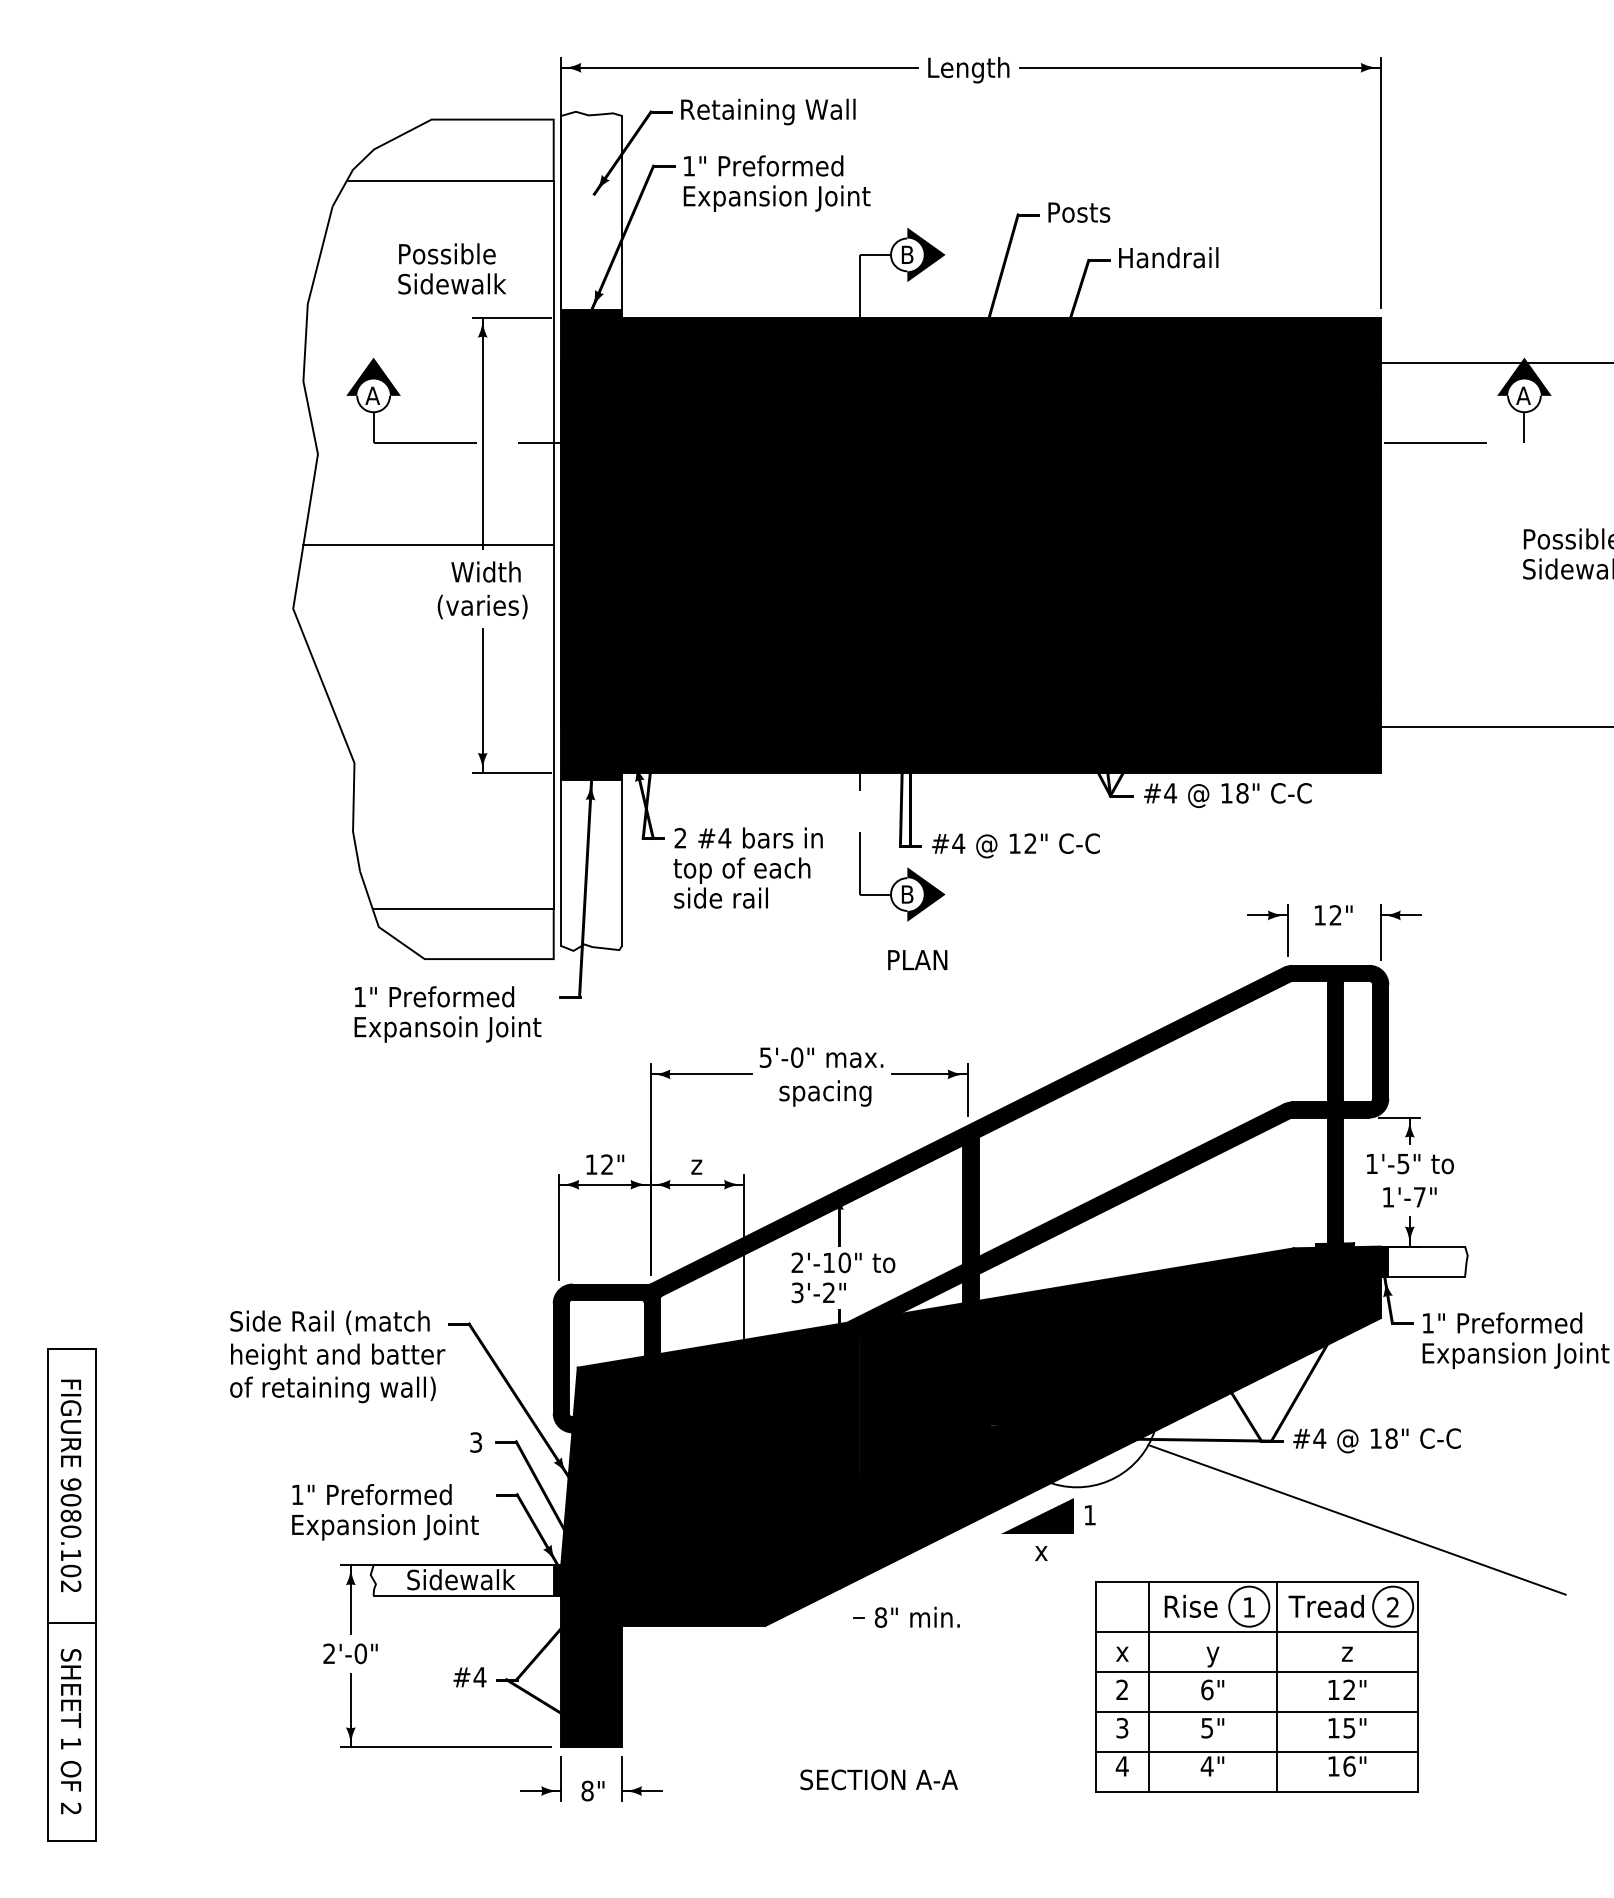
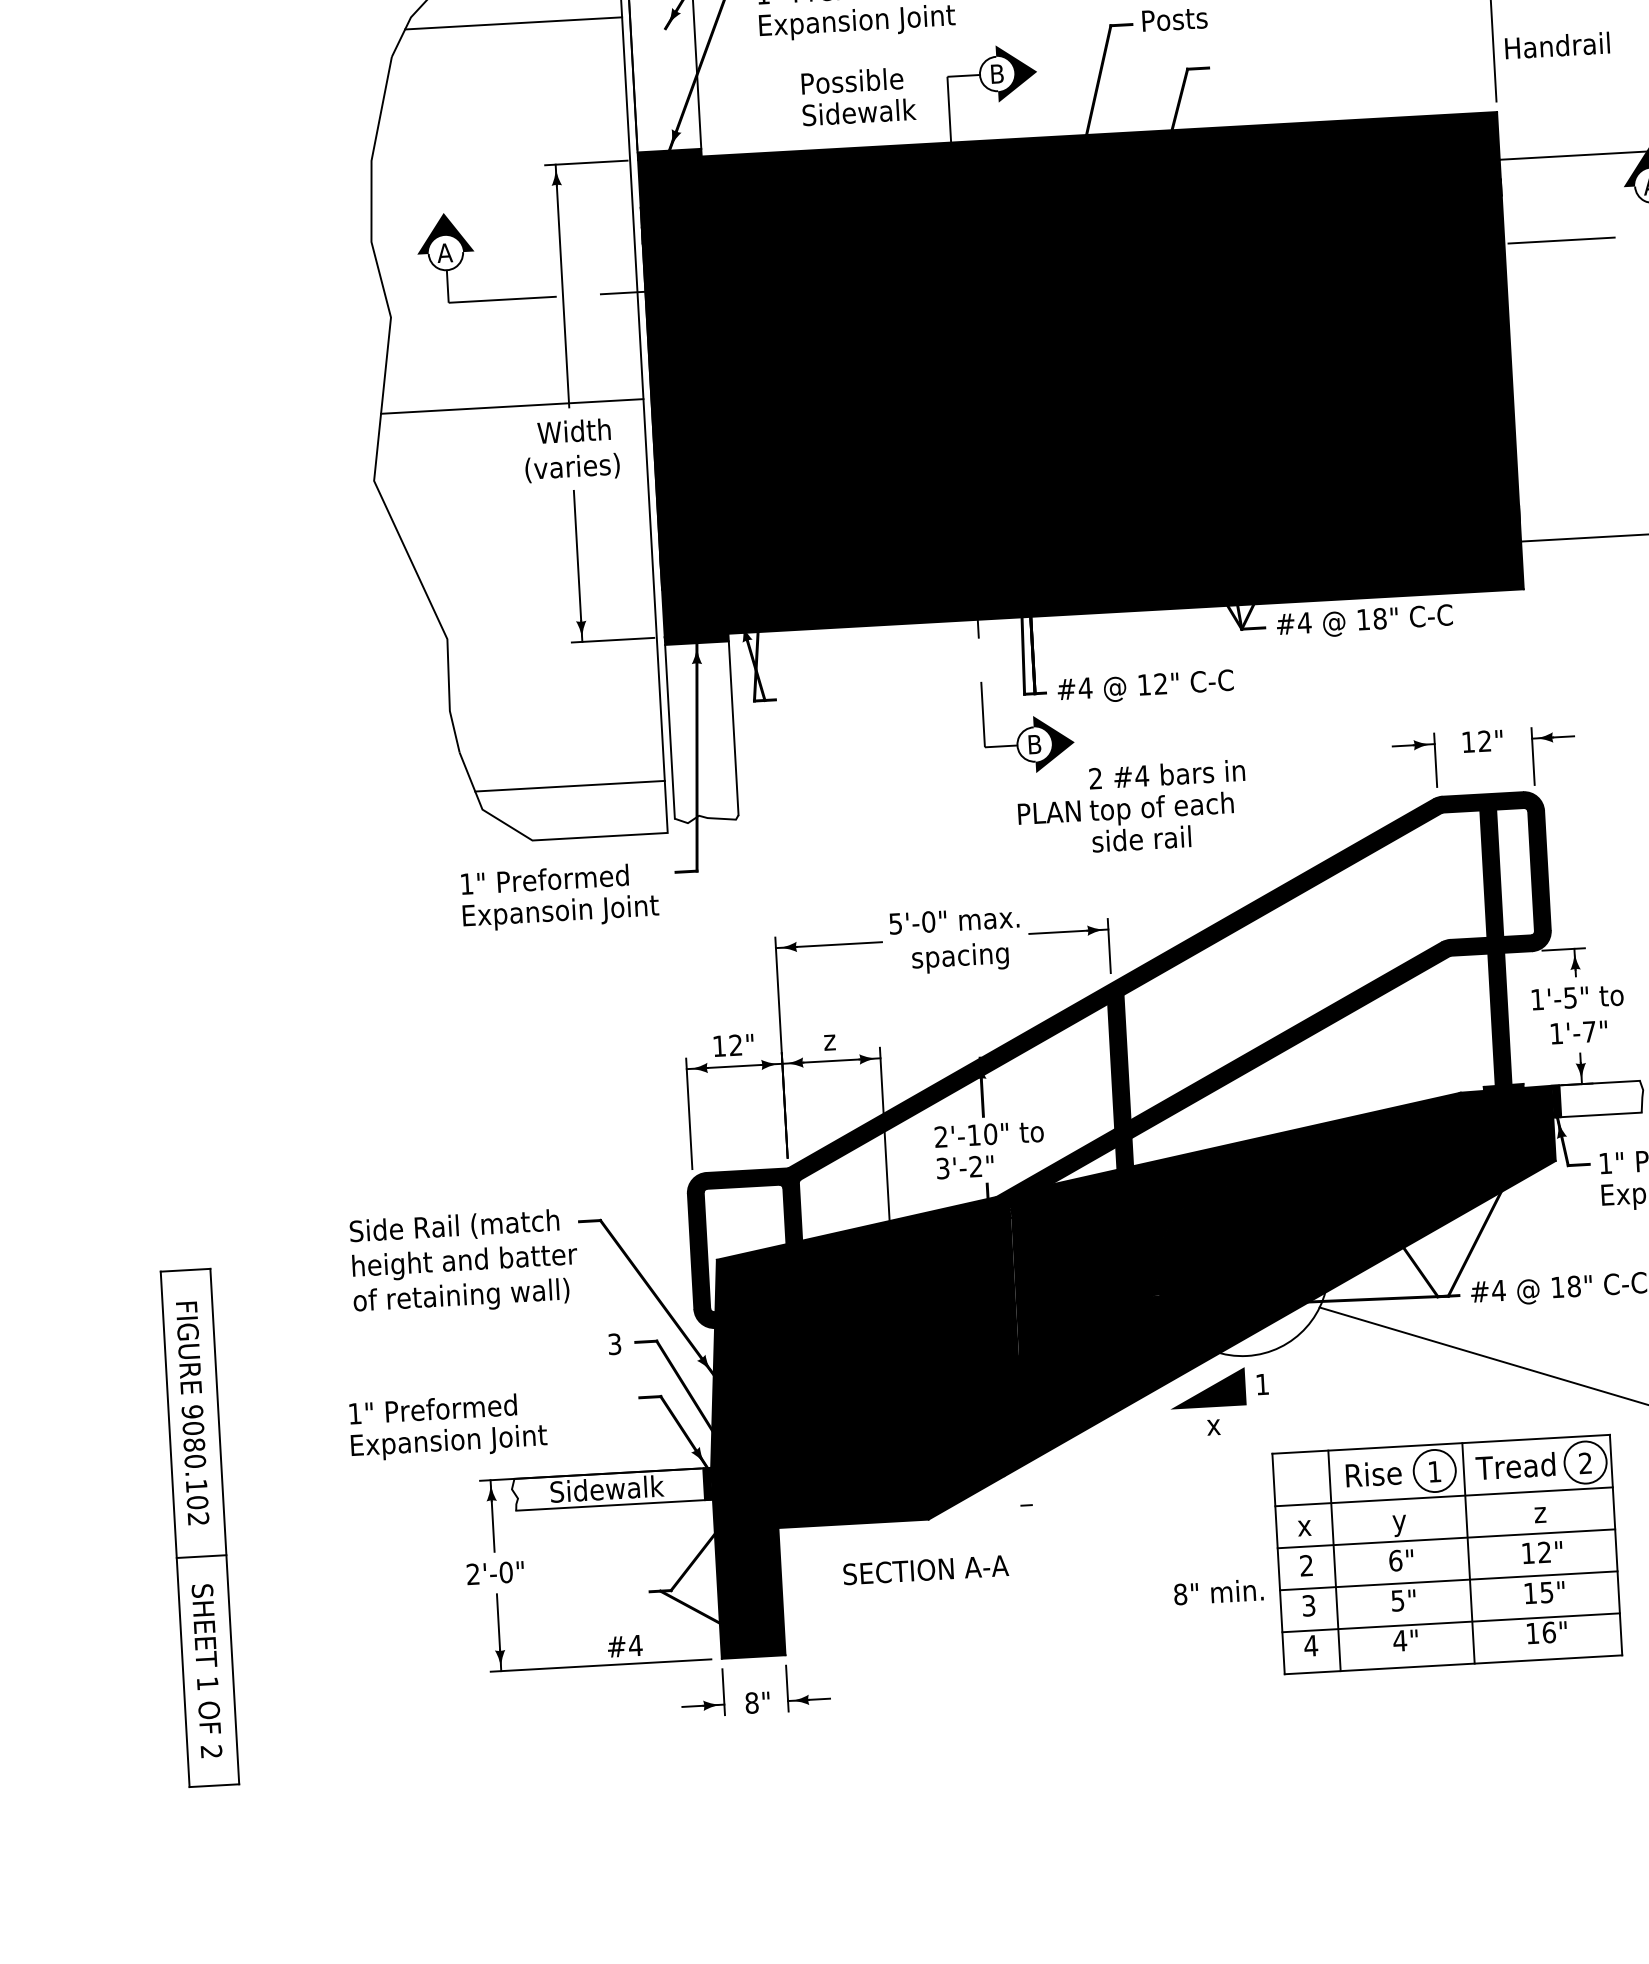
text: (1168, 257) -> (1557, 45), moved
text: (452, 268) -> (858, 96), moved
text: (747, 867) -> (1167, 805), moved
text: (385, 1512) -> (448, 1427), moved
text: (916, 1616) -> (1217, 1591), moved
text: (469, 1677) -> (624, 1646), moved
text: (878, 1779) -> (925, 1569), moved

